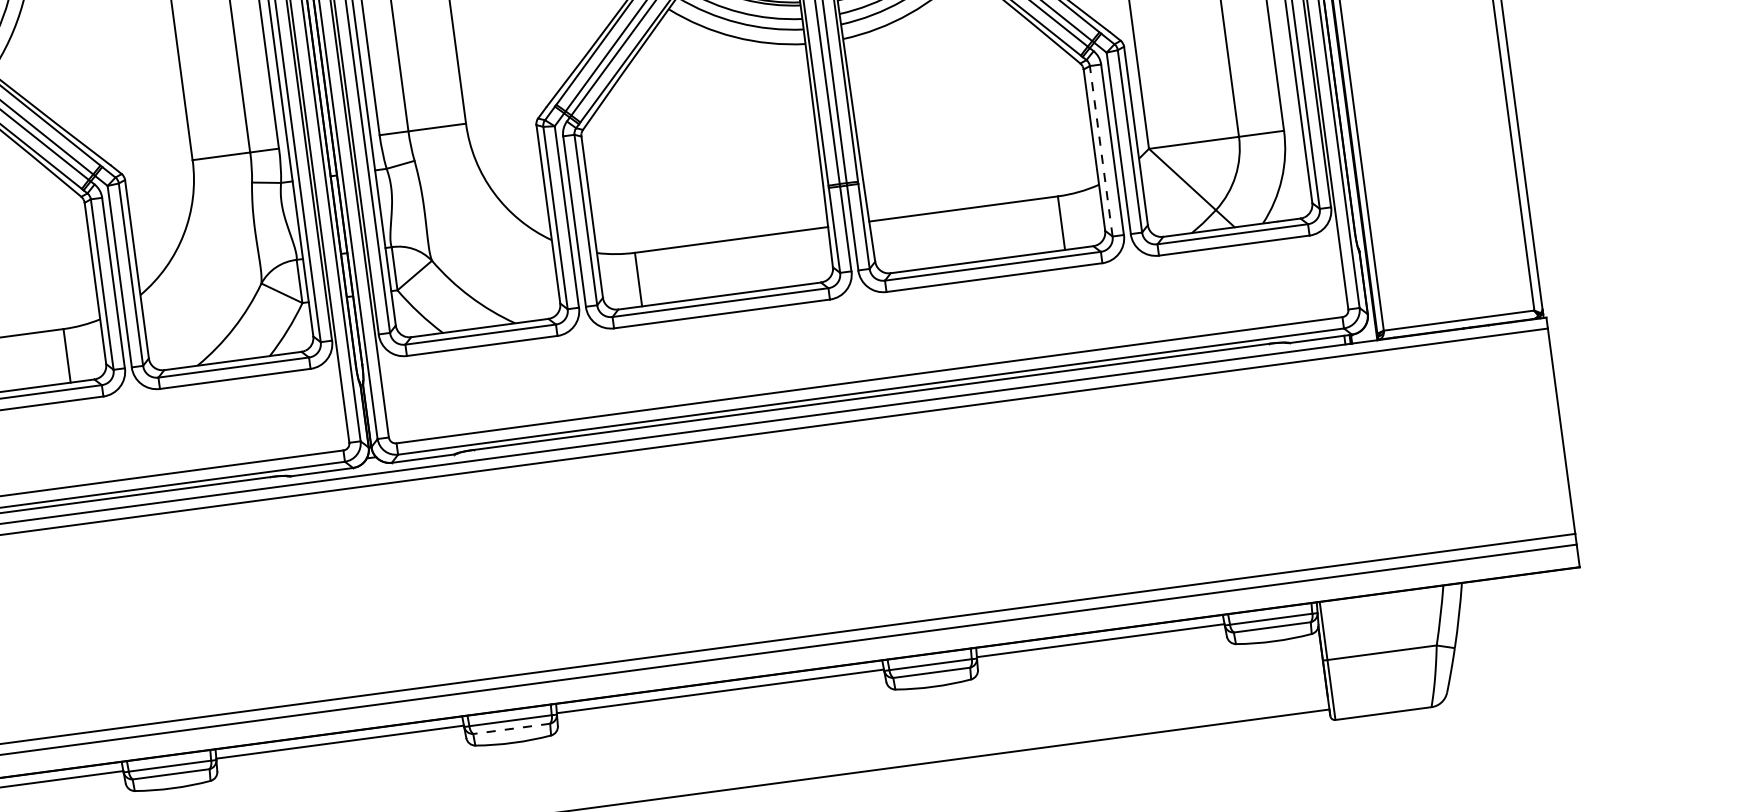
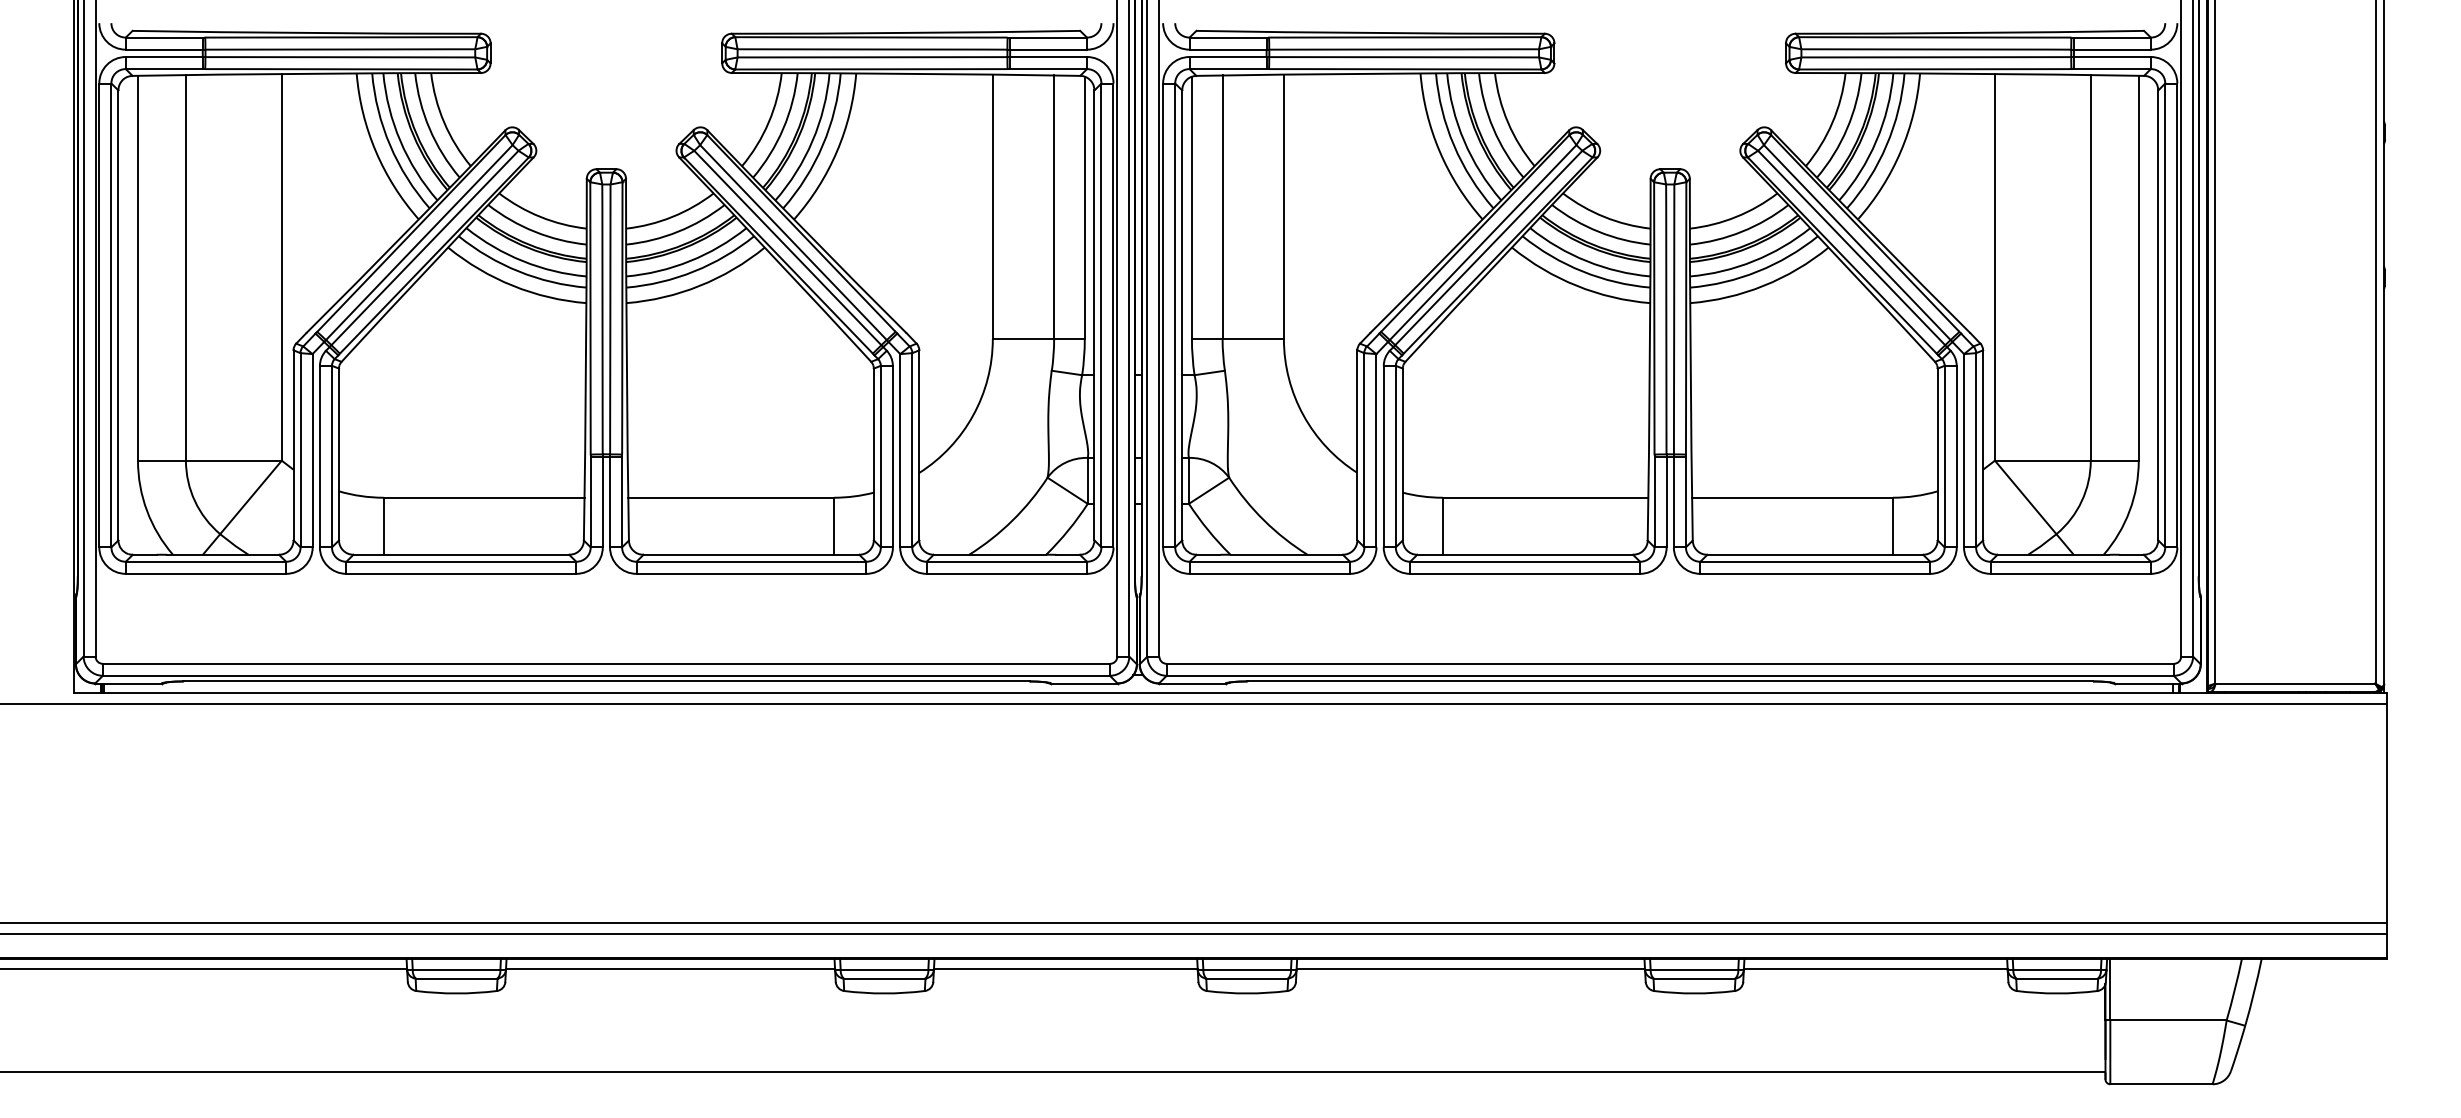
line: (1101, 151) -> (1944, 456), dashed -> solid
line: (511, 728) -> (1247, 978), dashed -> solid

